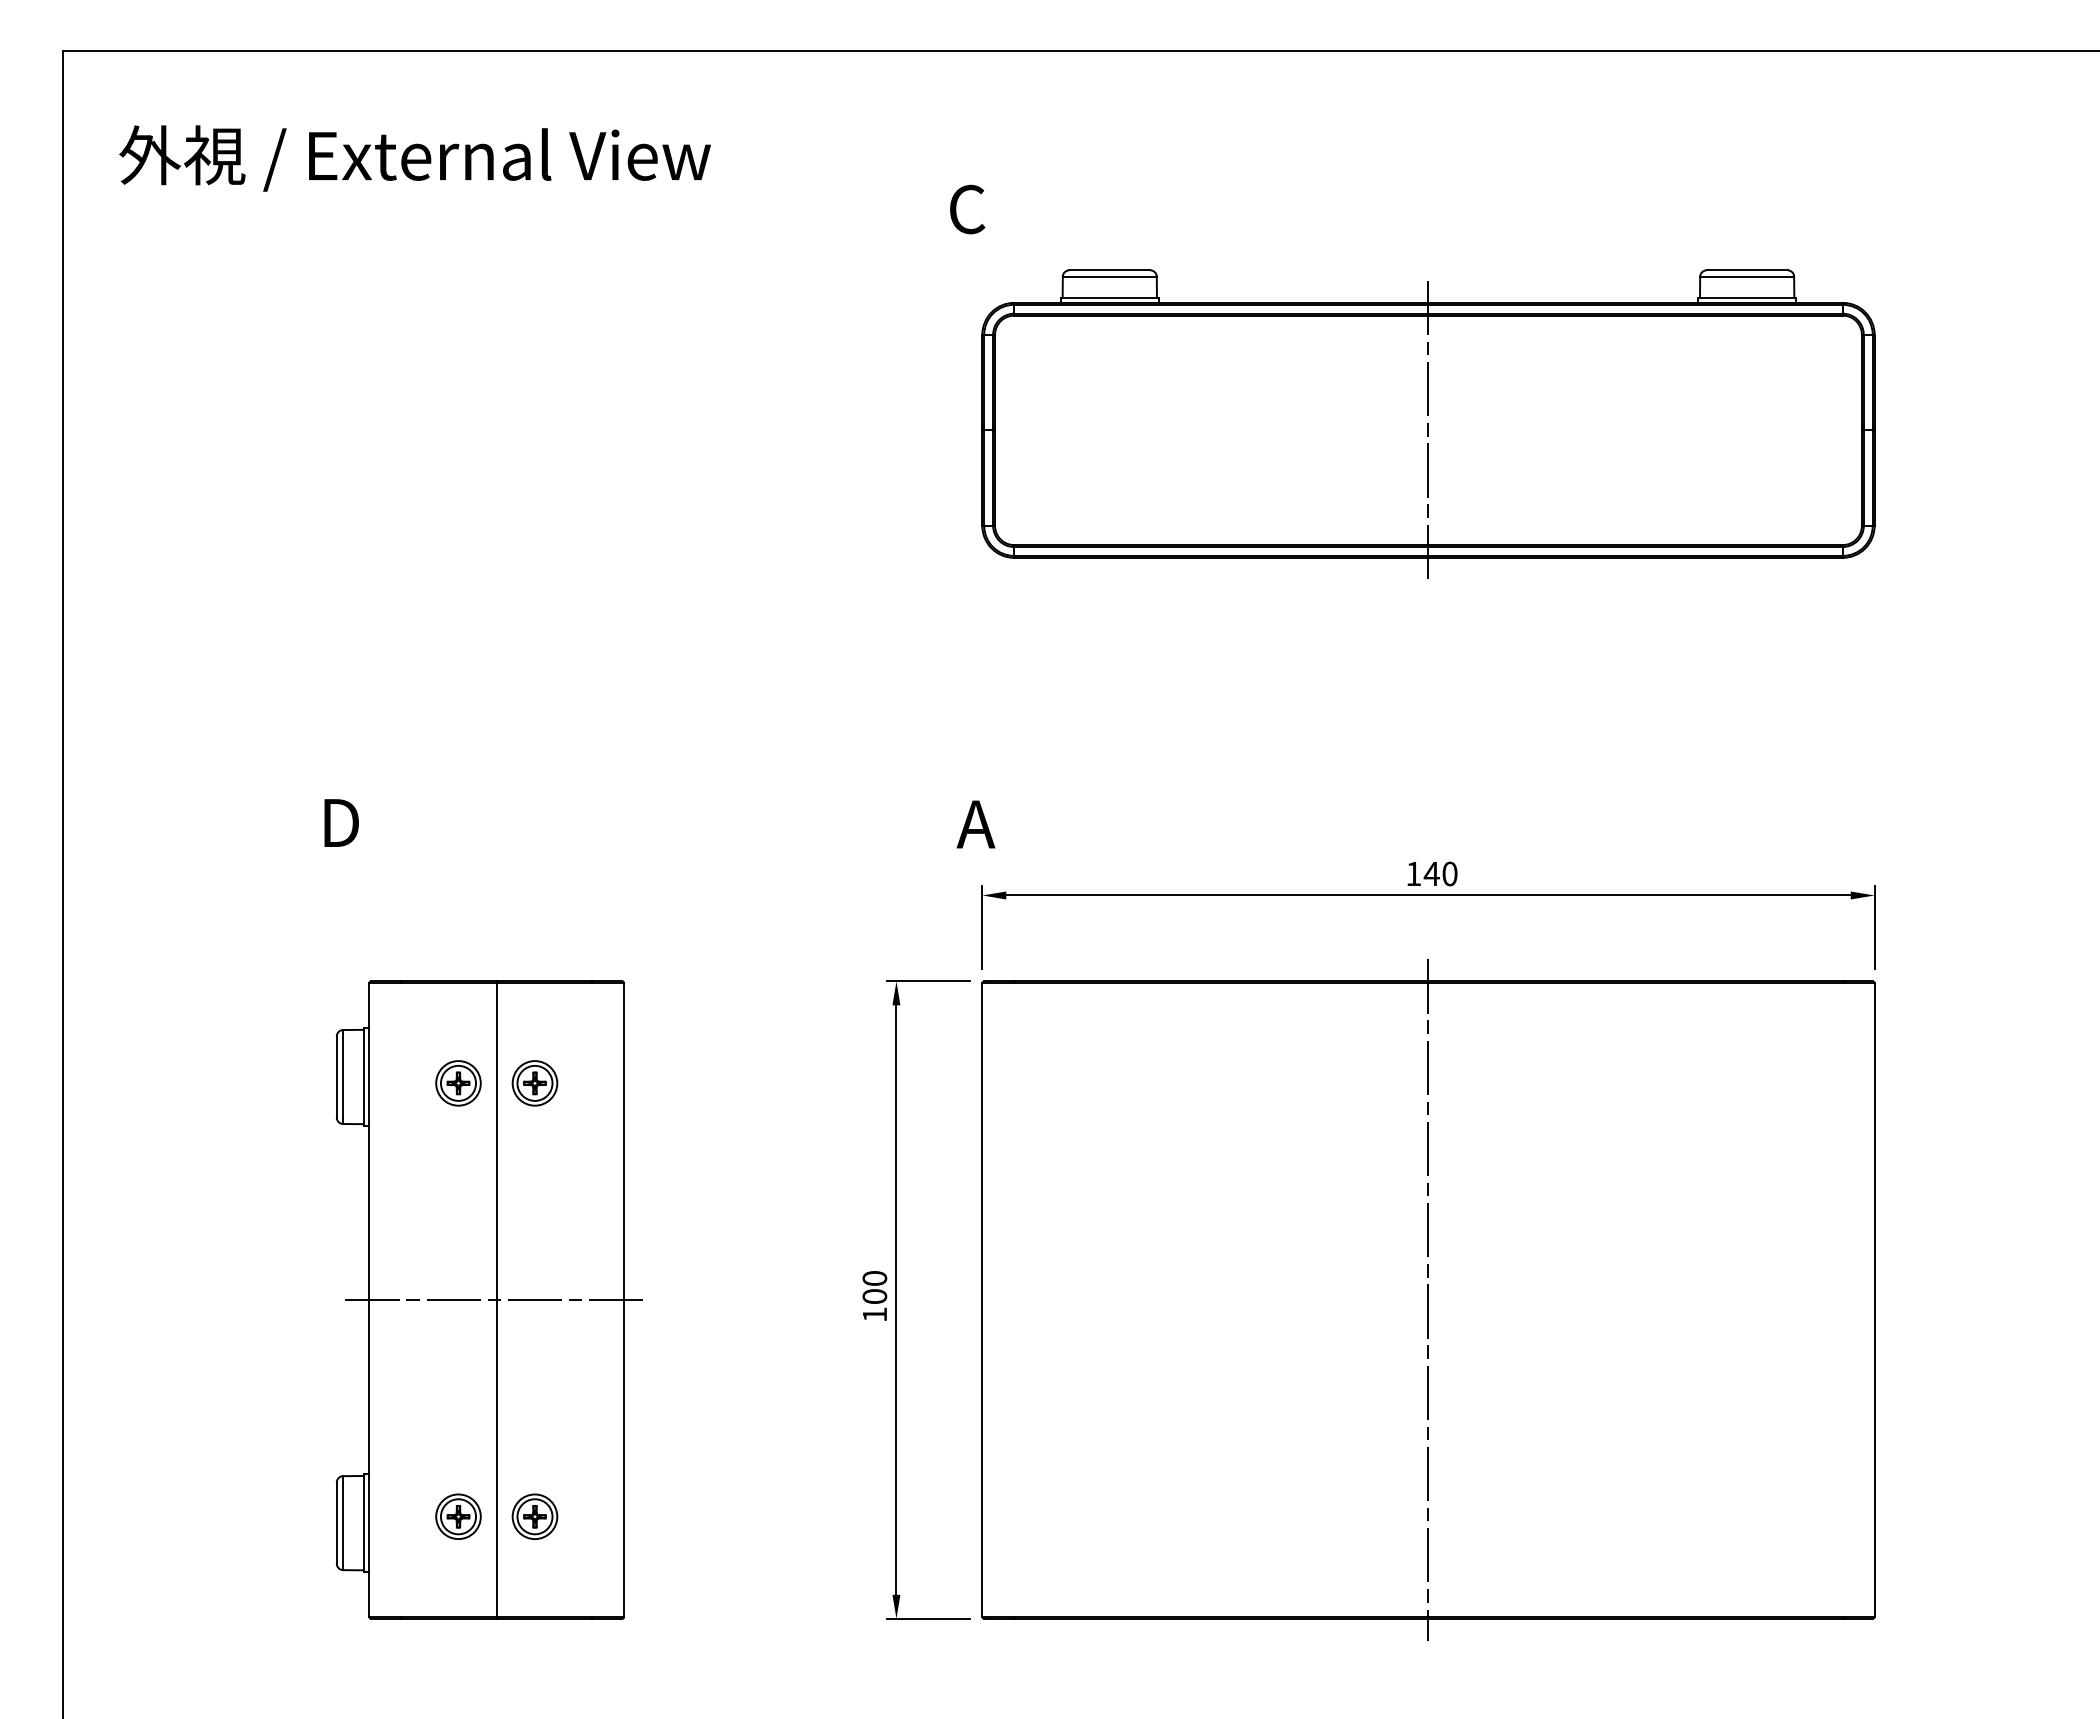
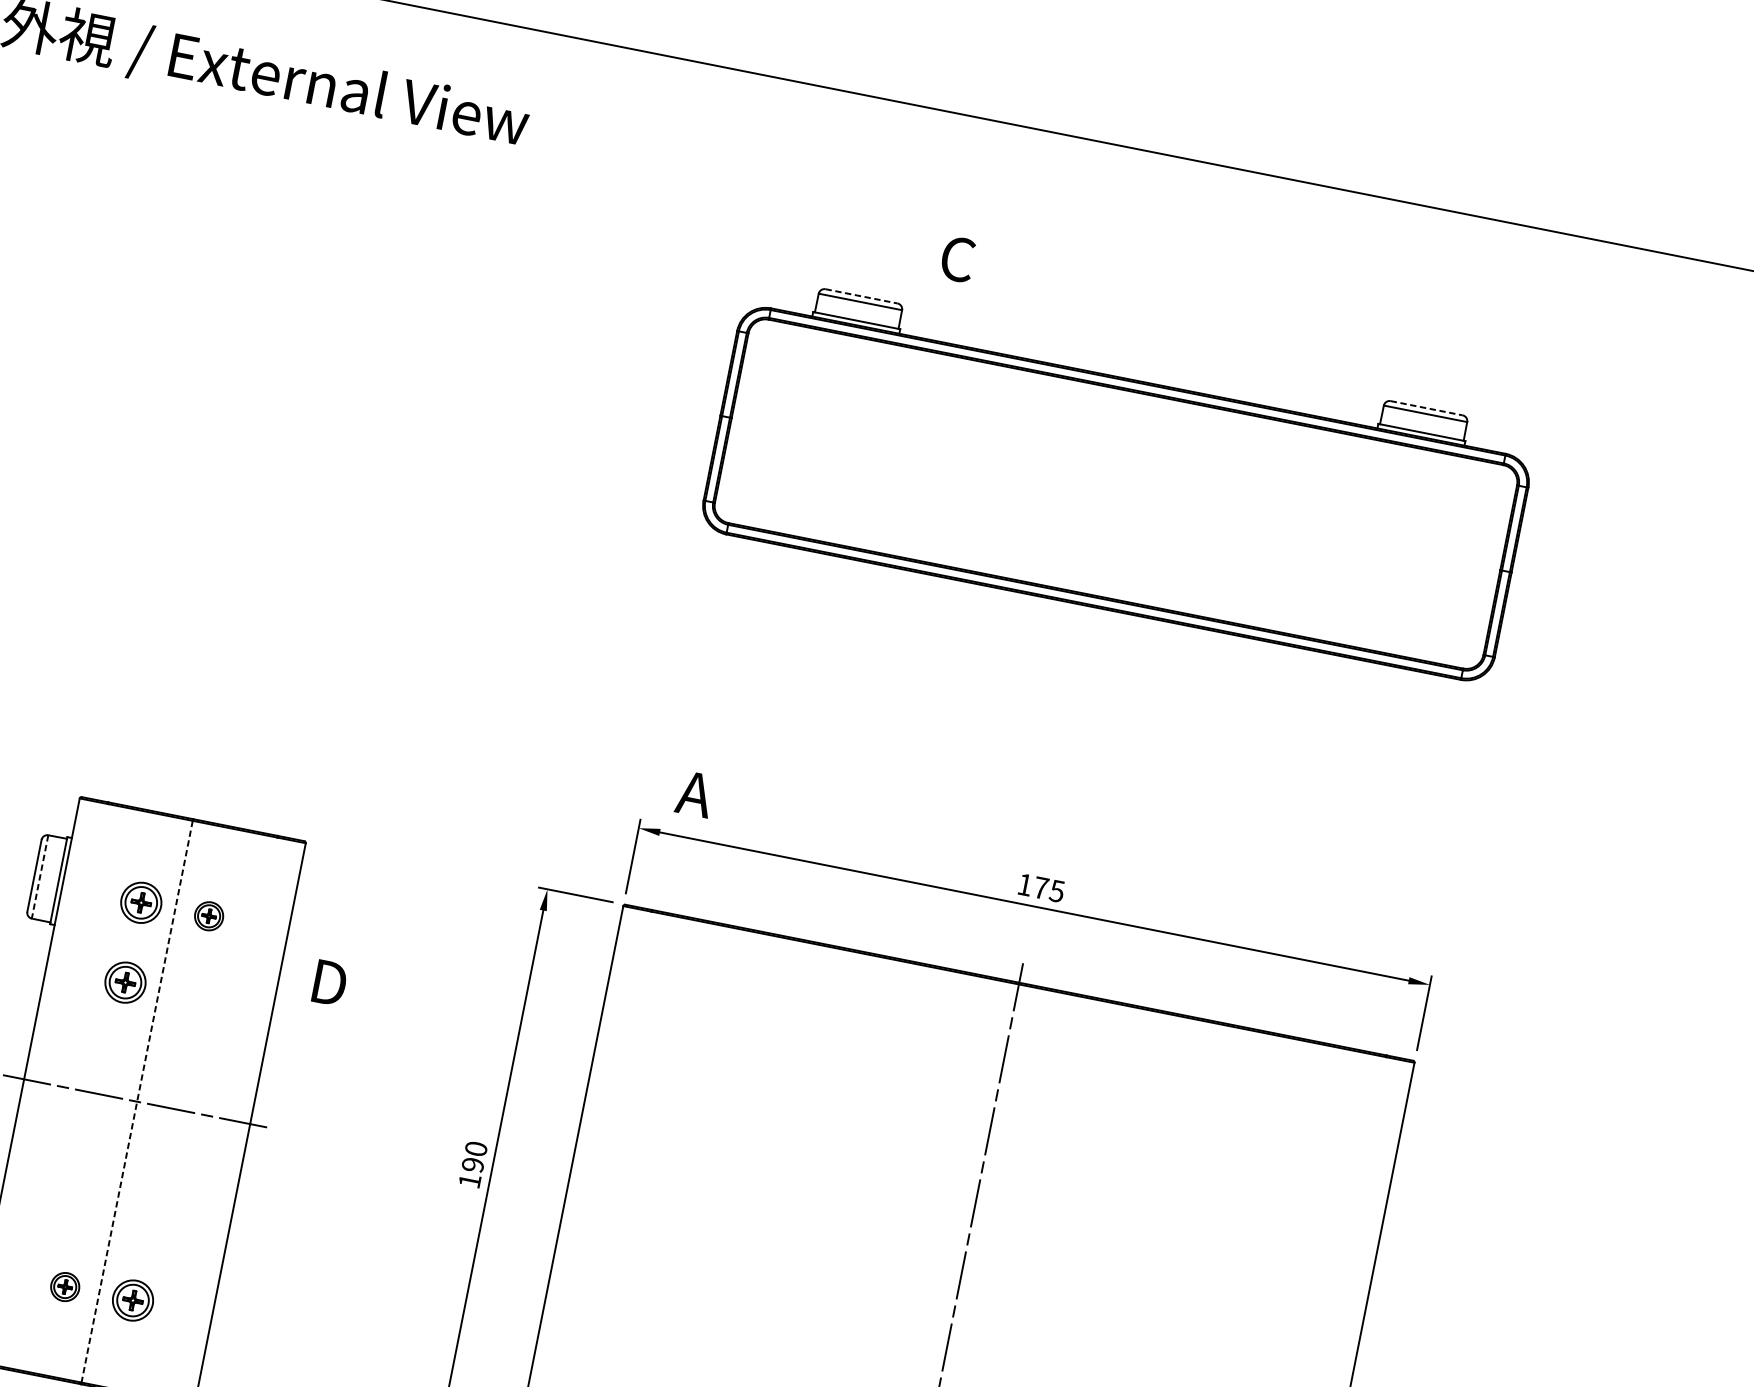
text: (967, 209) -> (957, 259), moved
line: (1109, 270) -> (861, 296), solid -> dashed
line: (1747, 270) -> (1426, 408), solid -> dashed
line: (1428, 429) -> (1116, 493), removed
text: (341, 822) -> (330, 982), moved
text: (975, 824) -> (694, 794), moved
text: (1440, 873) -> (1048, 889), 140 -> 175
line: (343, 1077) -> (40, 877), solid -> dashed
part: (534, 1083) -> (208, 916), size x0.7
part: (458, 1173) -> (125, 982), added
text: (874, 1296) -> (472, 1164), 100 -> 190
line: (496, 1300) -> (136, 1102), solid -> dashed
part: (458, 1516) -> (65, 1286), size x0.7

